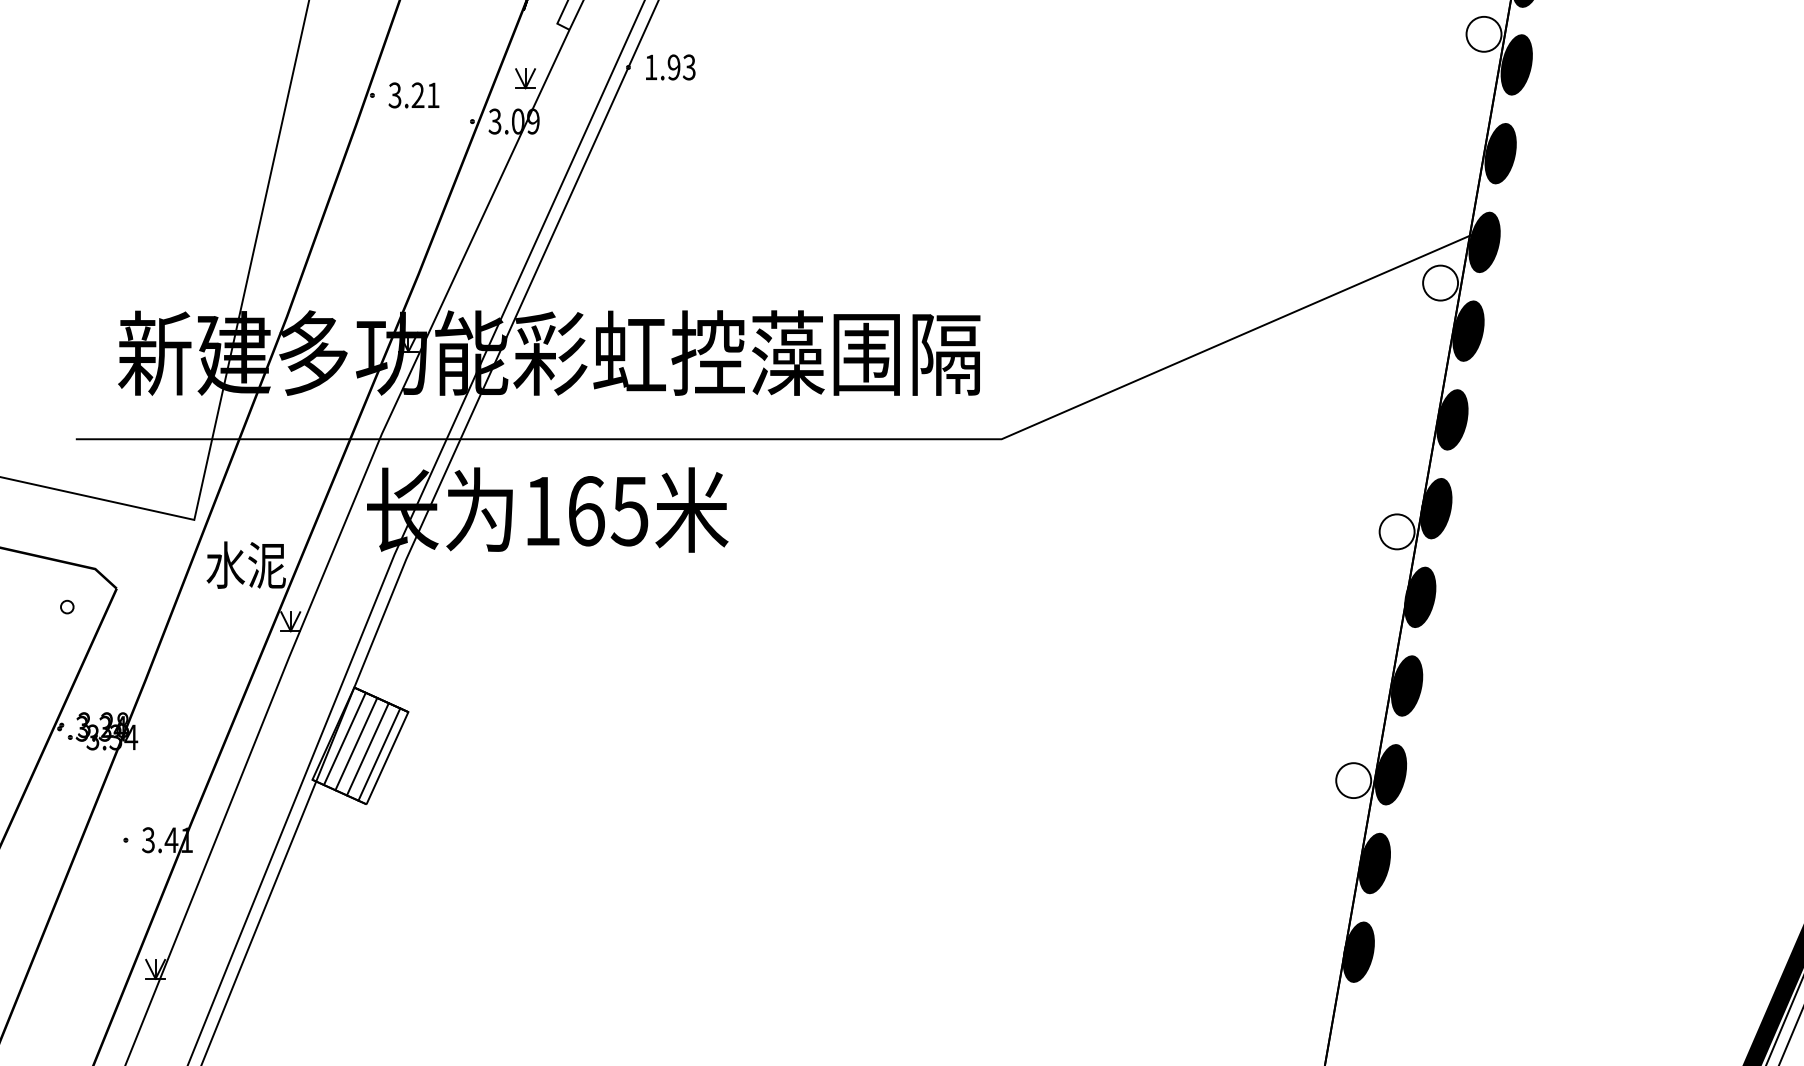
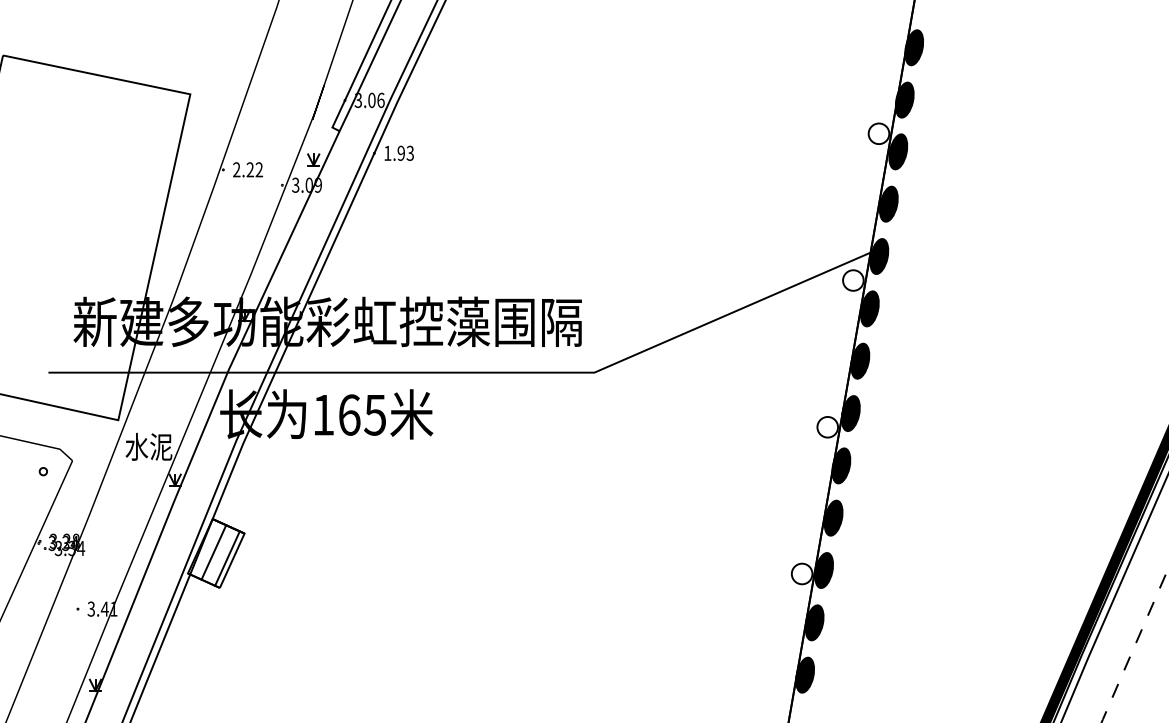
text: (413, 94) -> (247, 169), 3.21 -> 2.22
line: (343, 739) -> (206, 549), removed
line: (367, 749) -> (220, 555), removed

